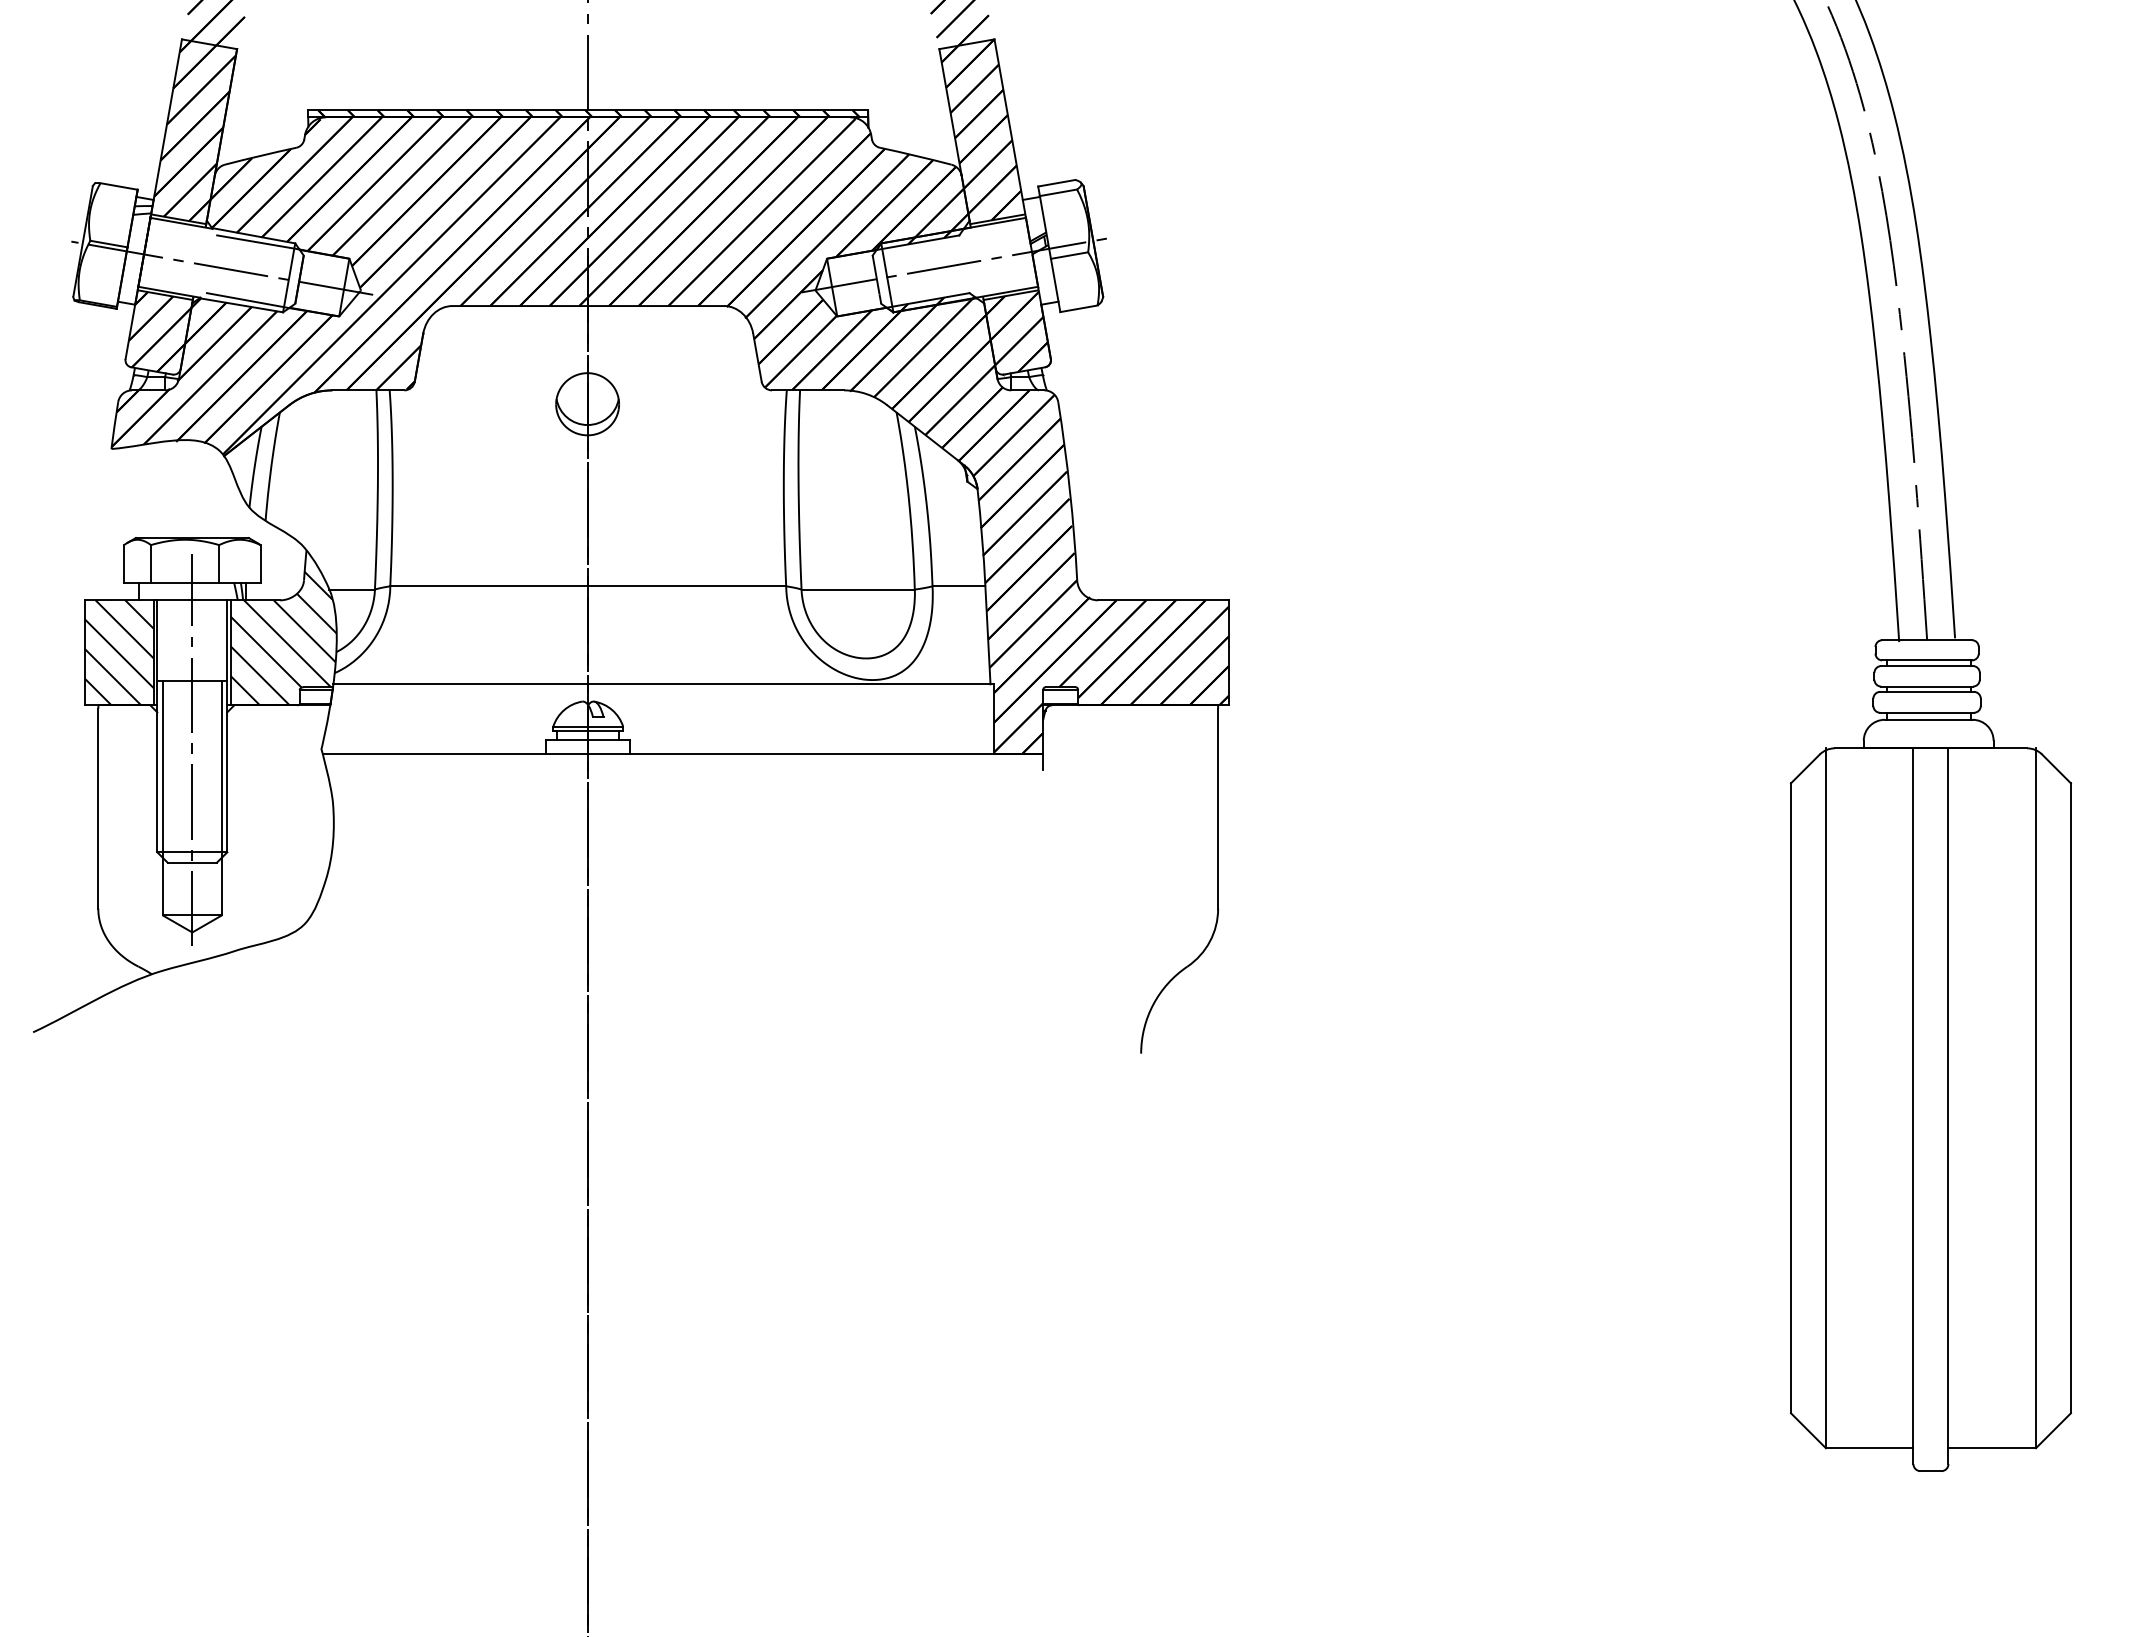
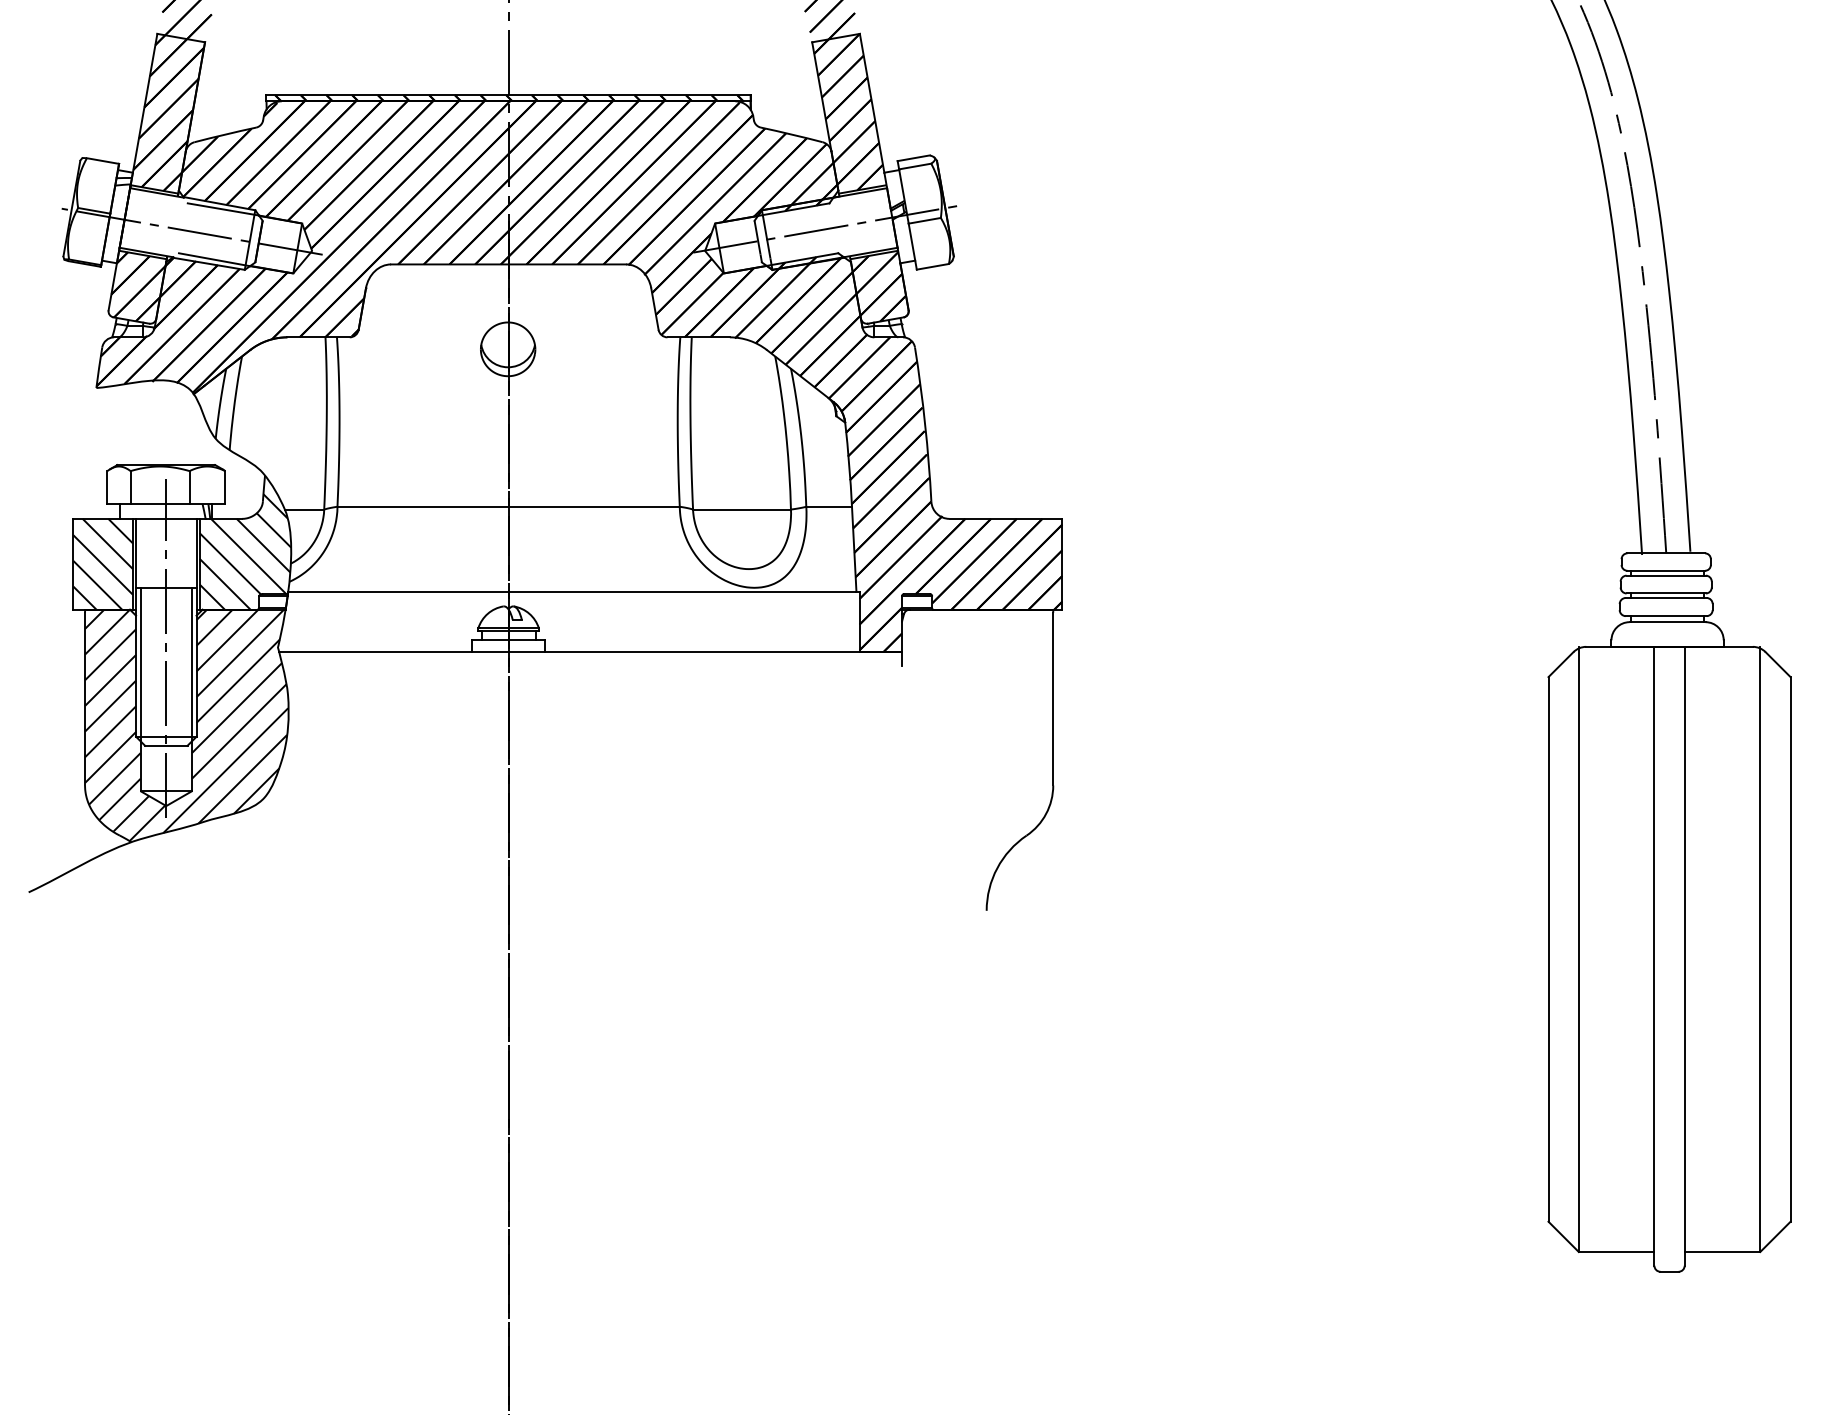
hatch: (215, 839) -> (186, 725), added

